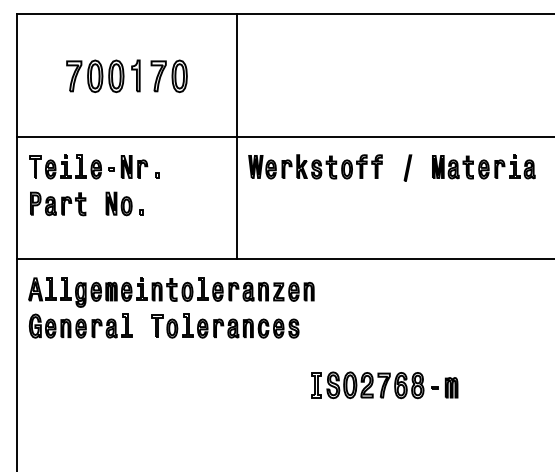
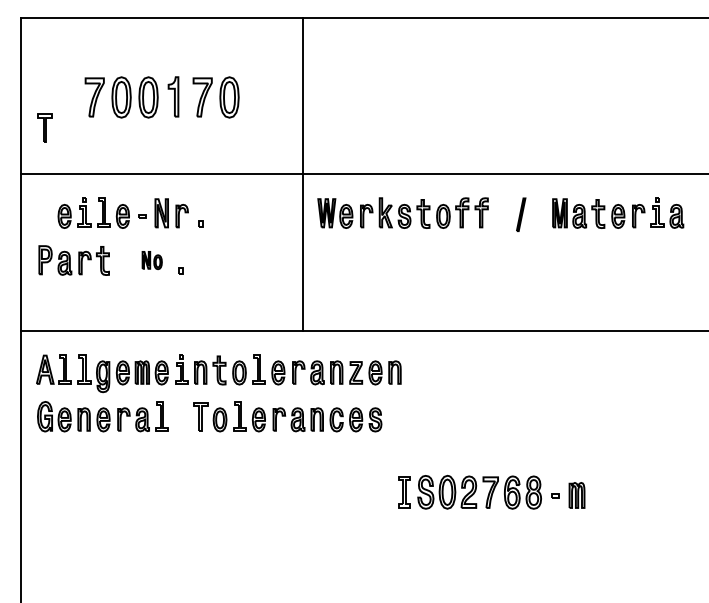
part: (34, 166) -> (44, 127), moved
part: (119, 203) -> (152, 260), size x0.6

